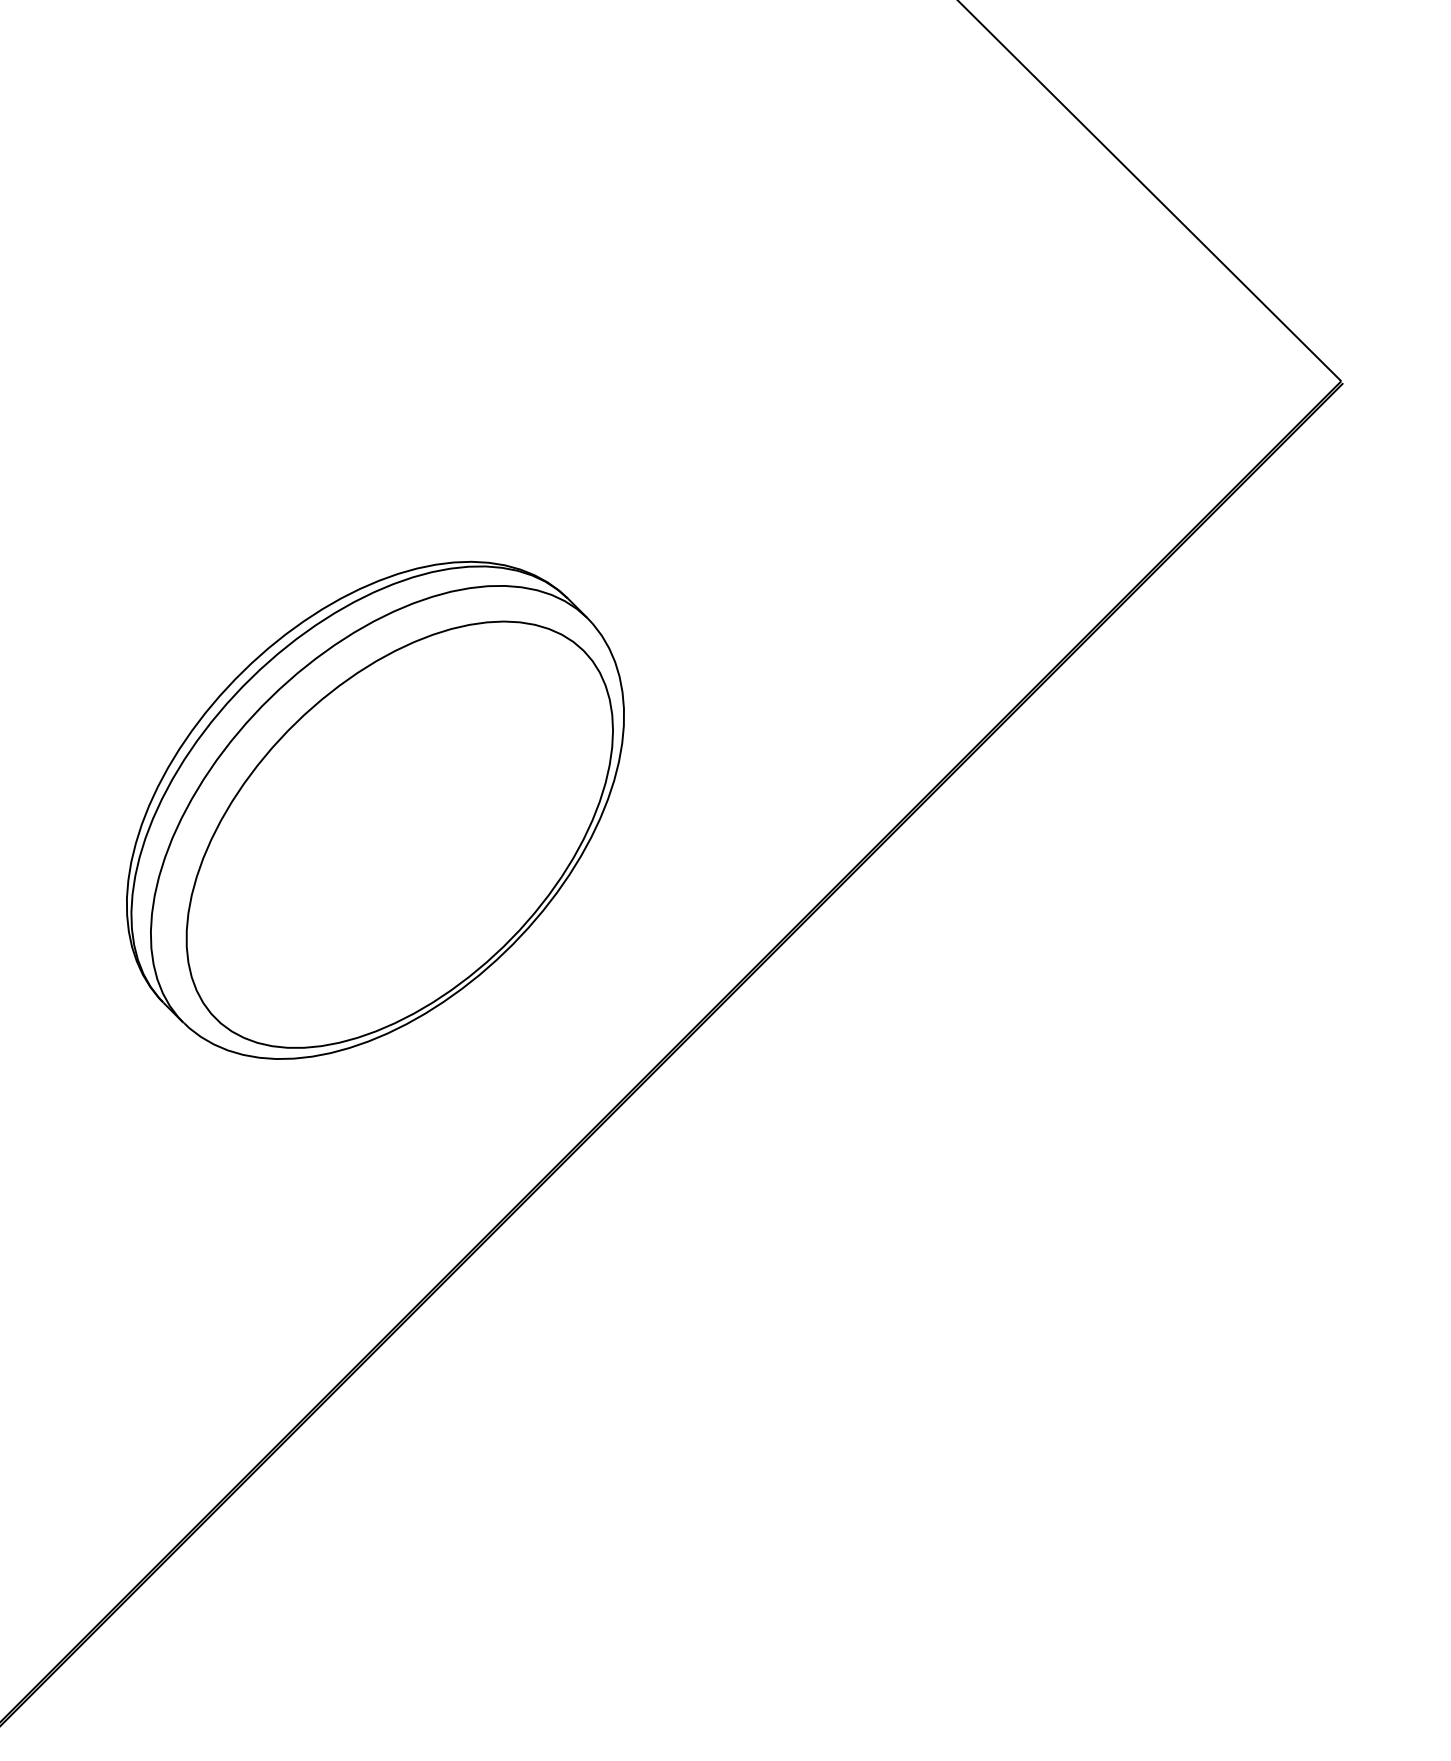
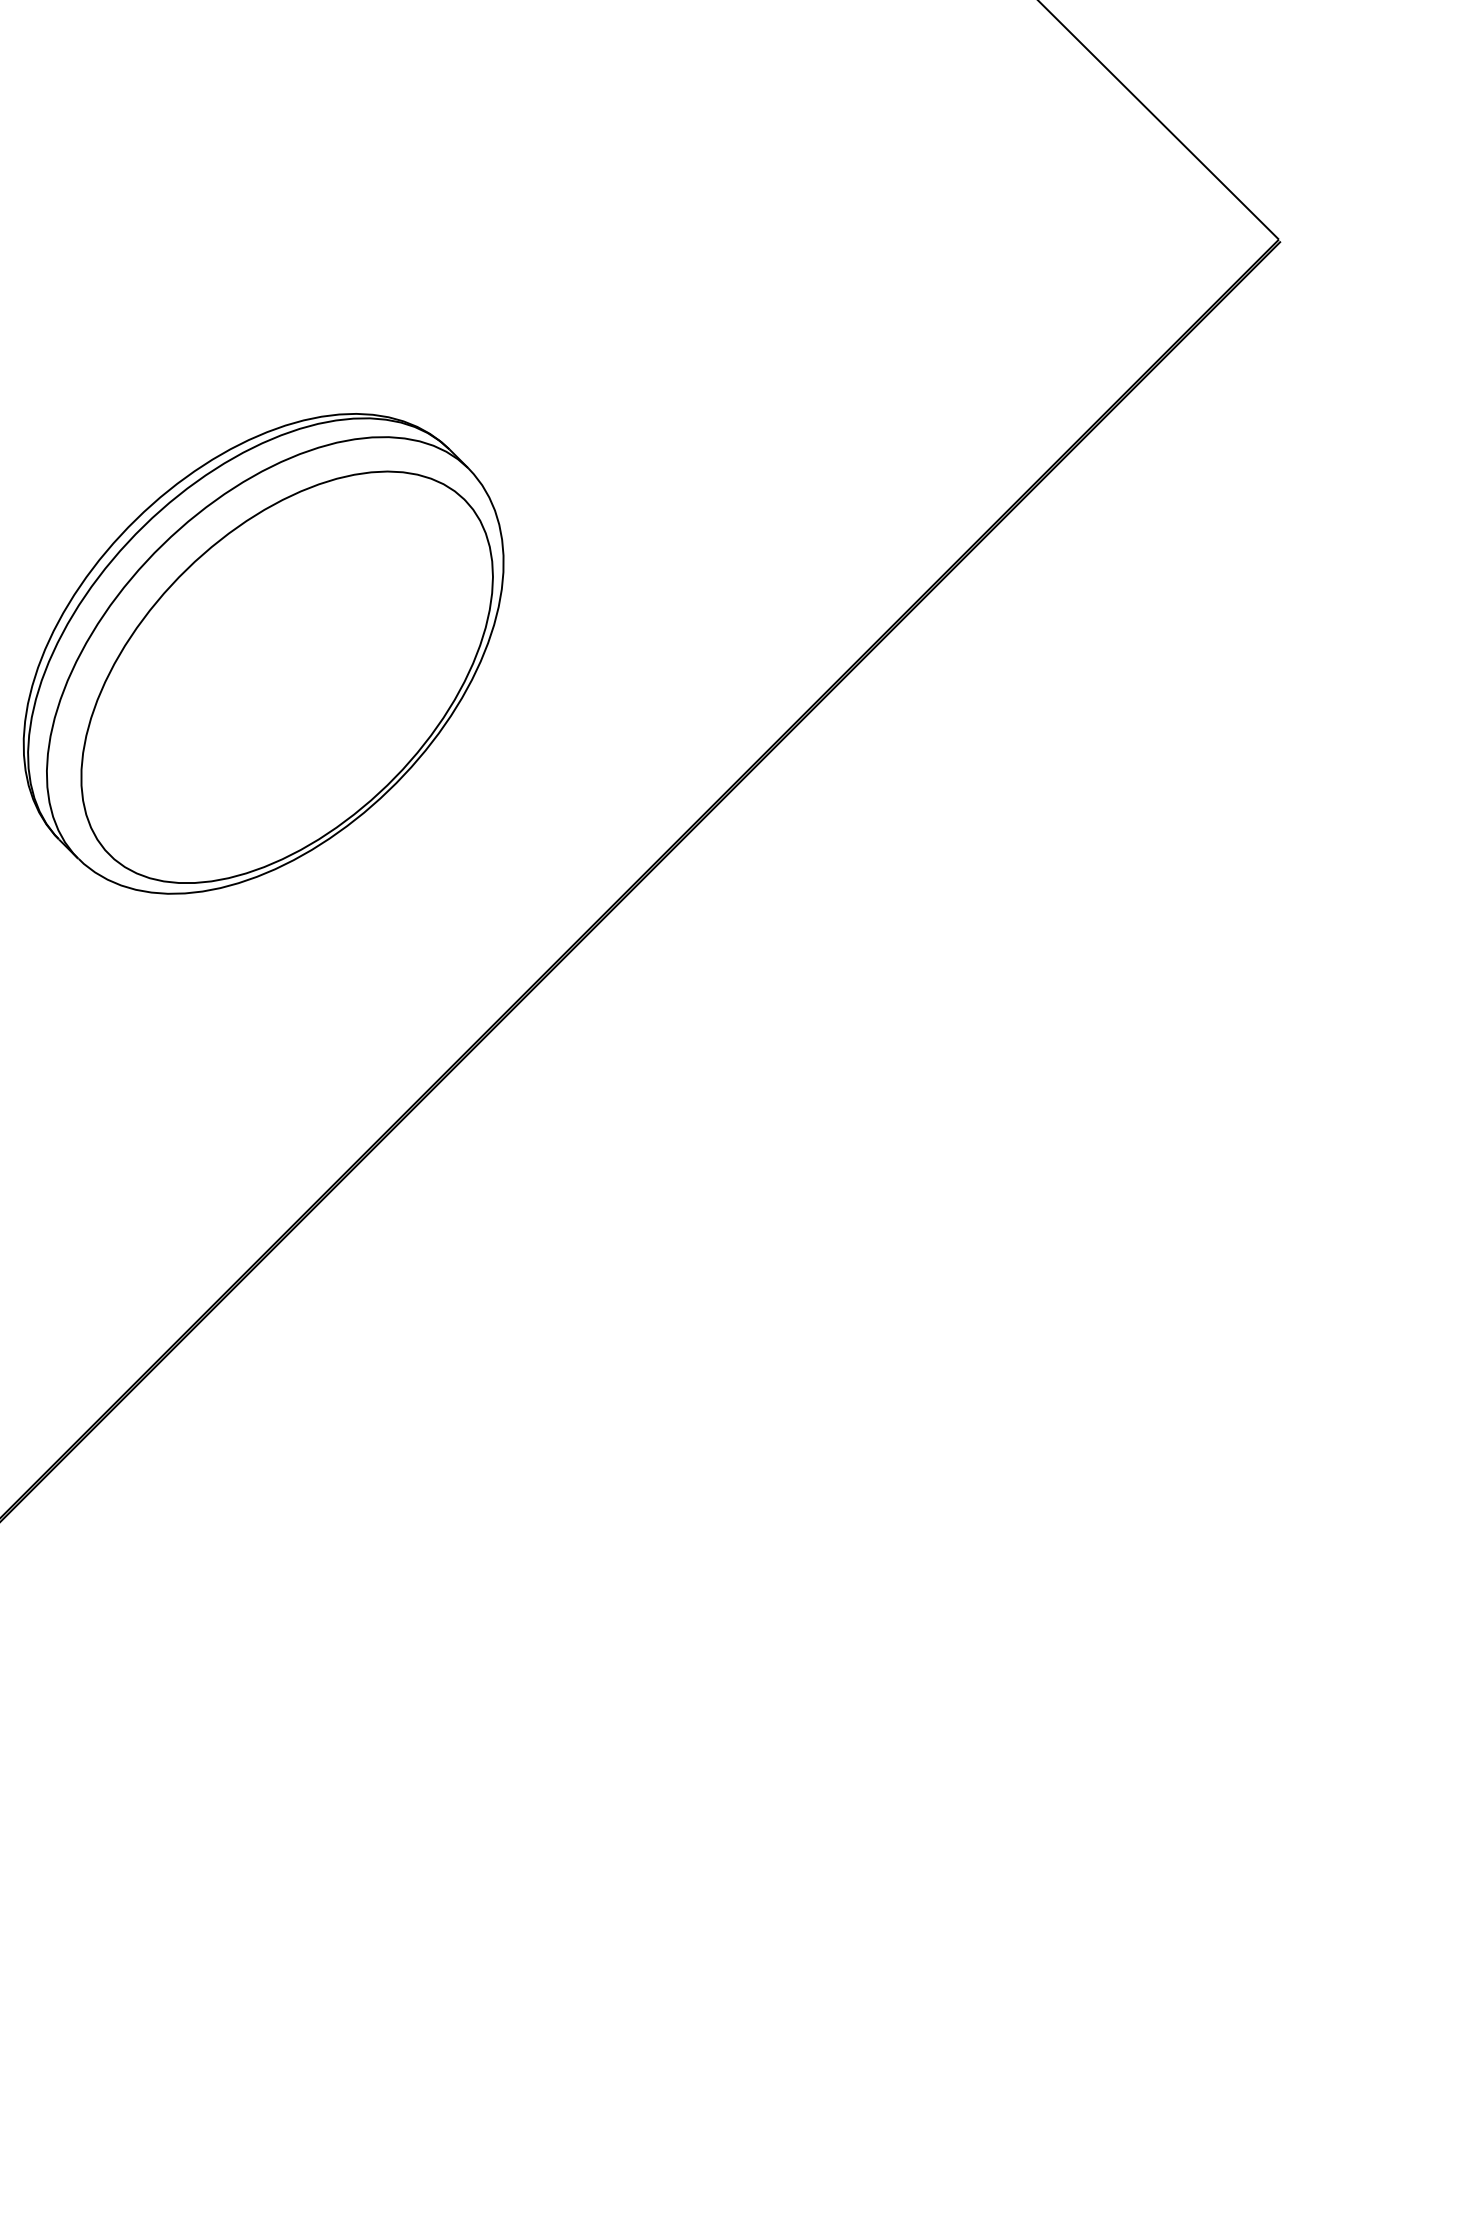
part: (375, 810) -> (263, 653), moved

